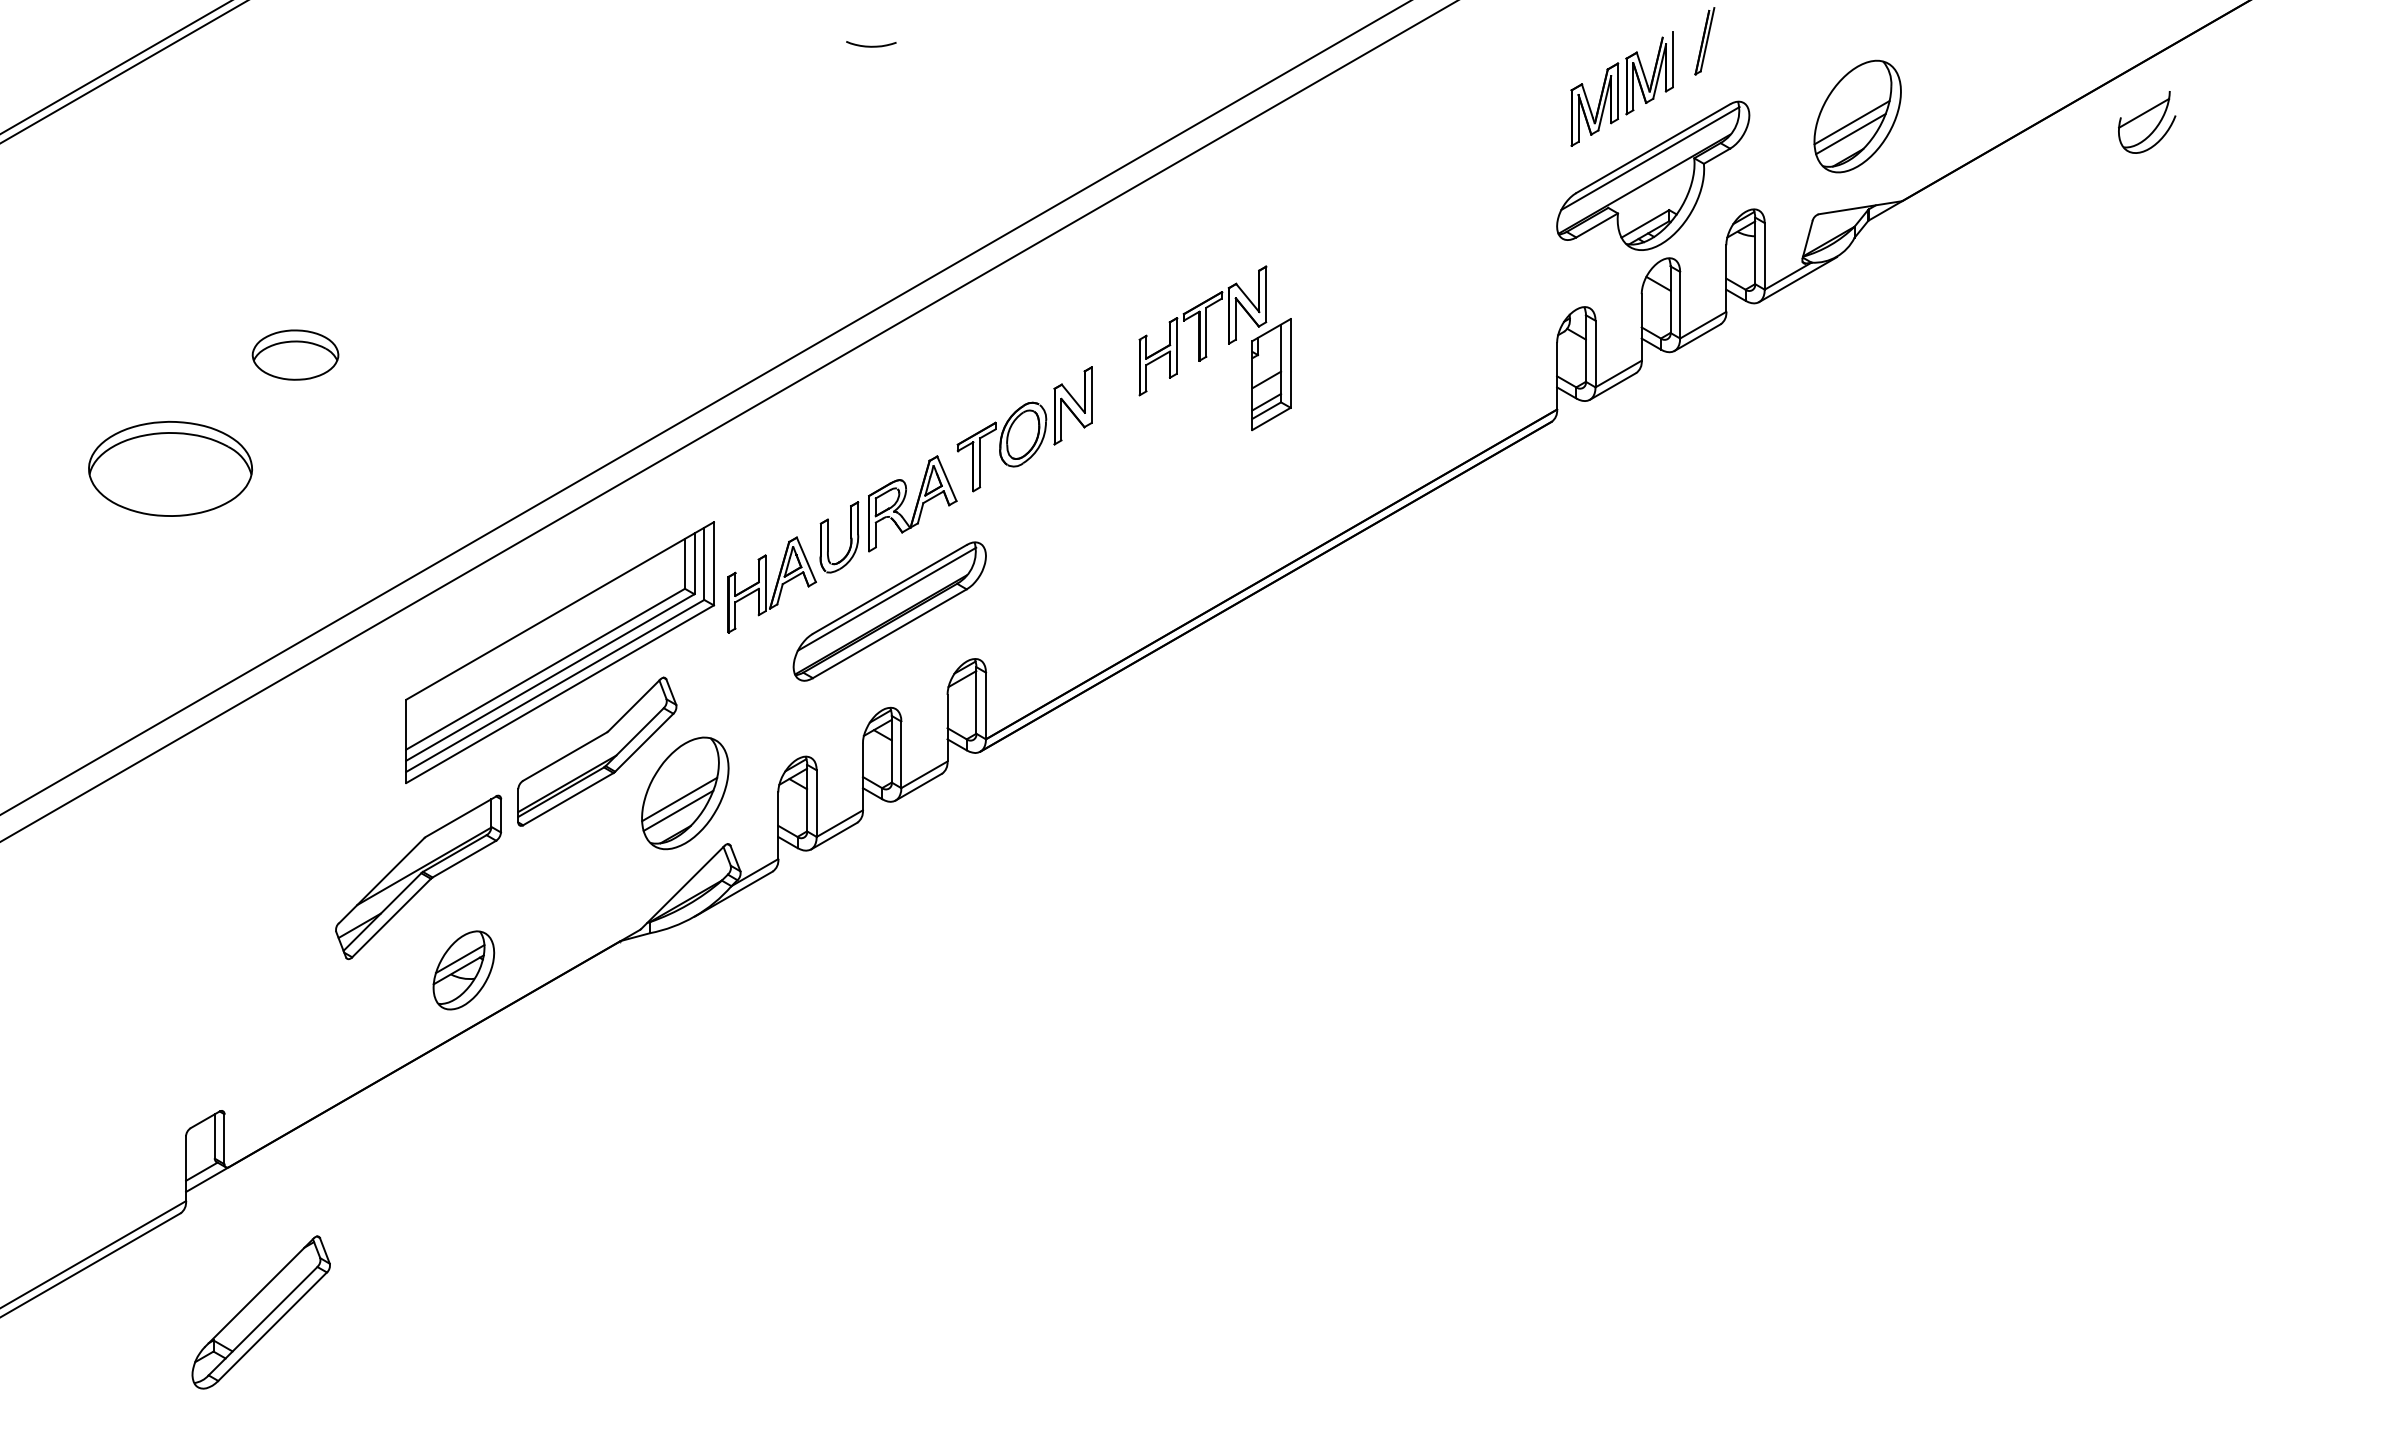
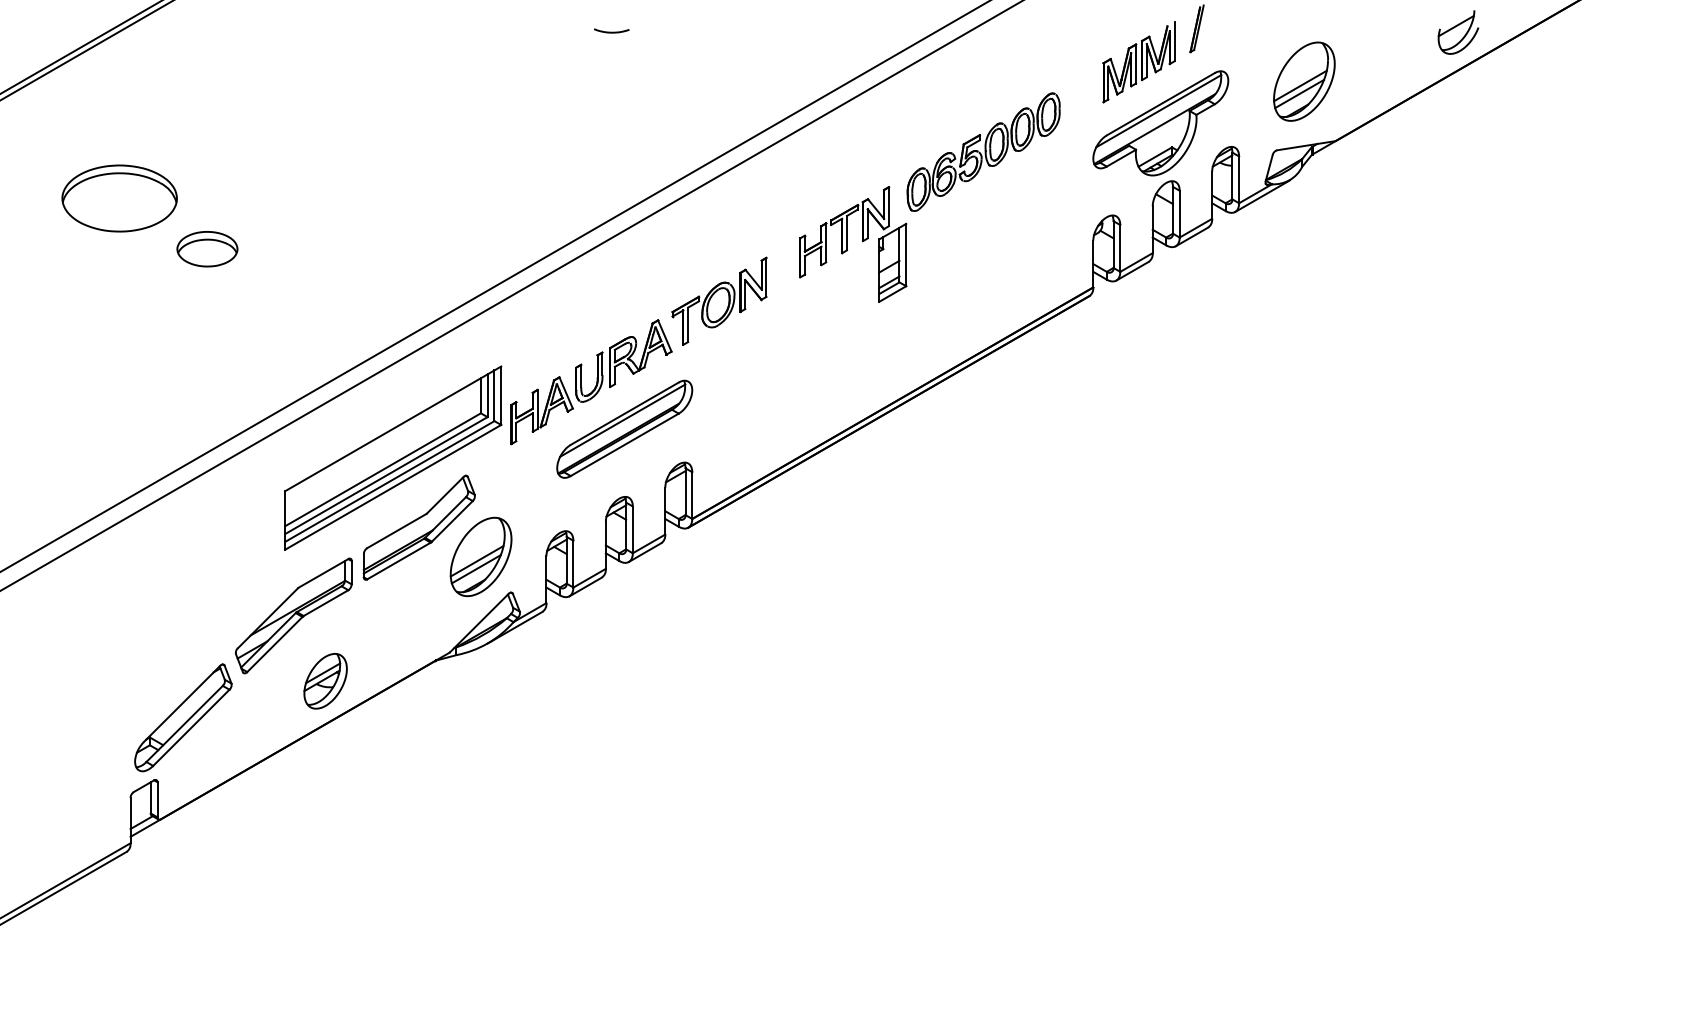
part: (2147, 122) -> (1458, 32), moved
part: (1400, 216) -> (983, 151), added
part: (170, 468) -> (119, 198), moved
part: (260, 1312) -> (182, 717), moved

